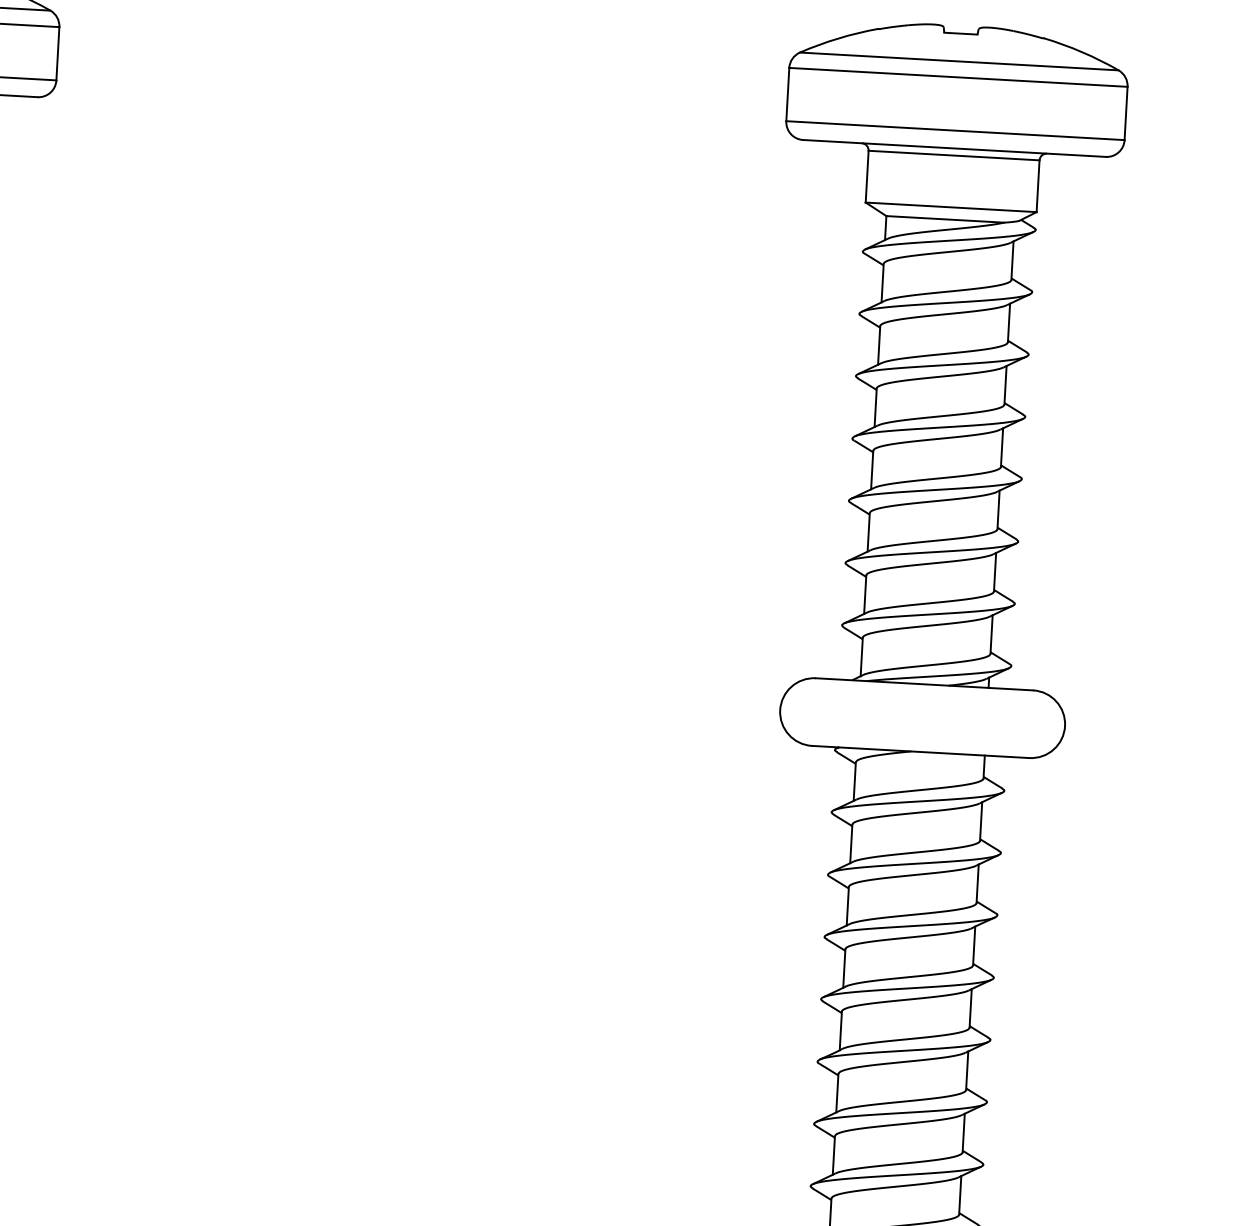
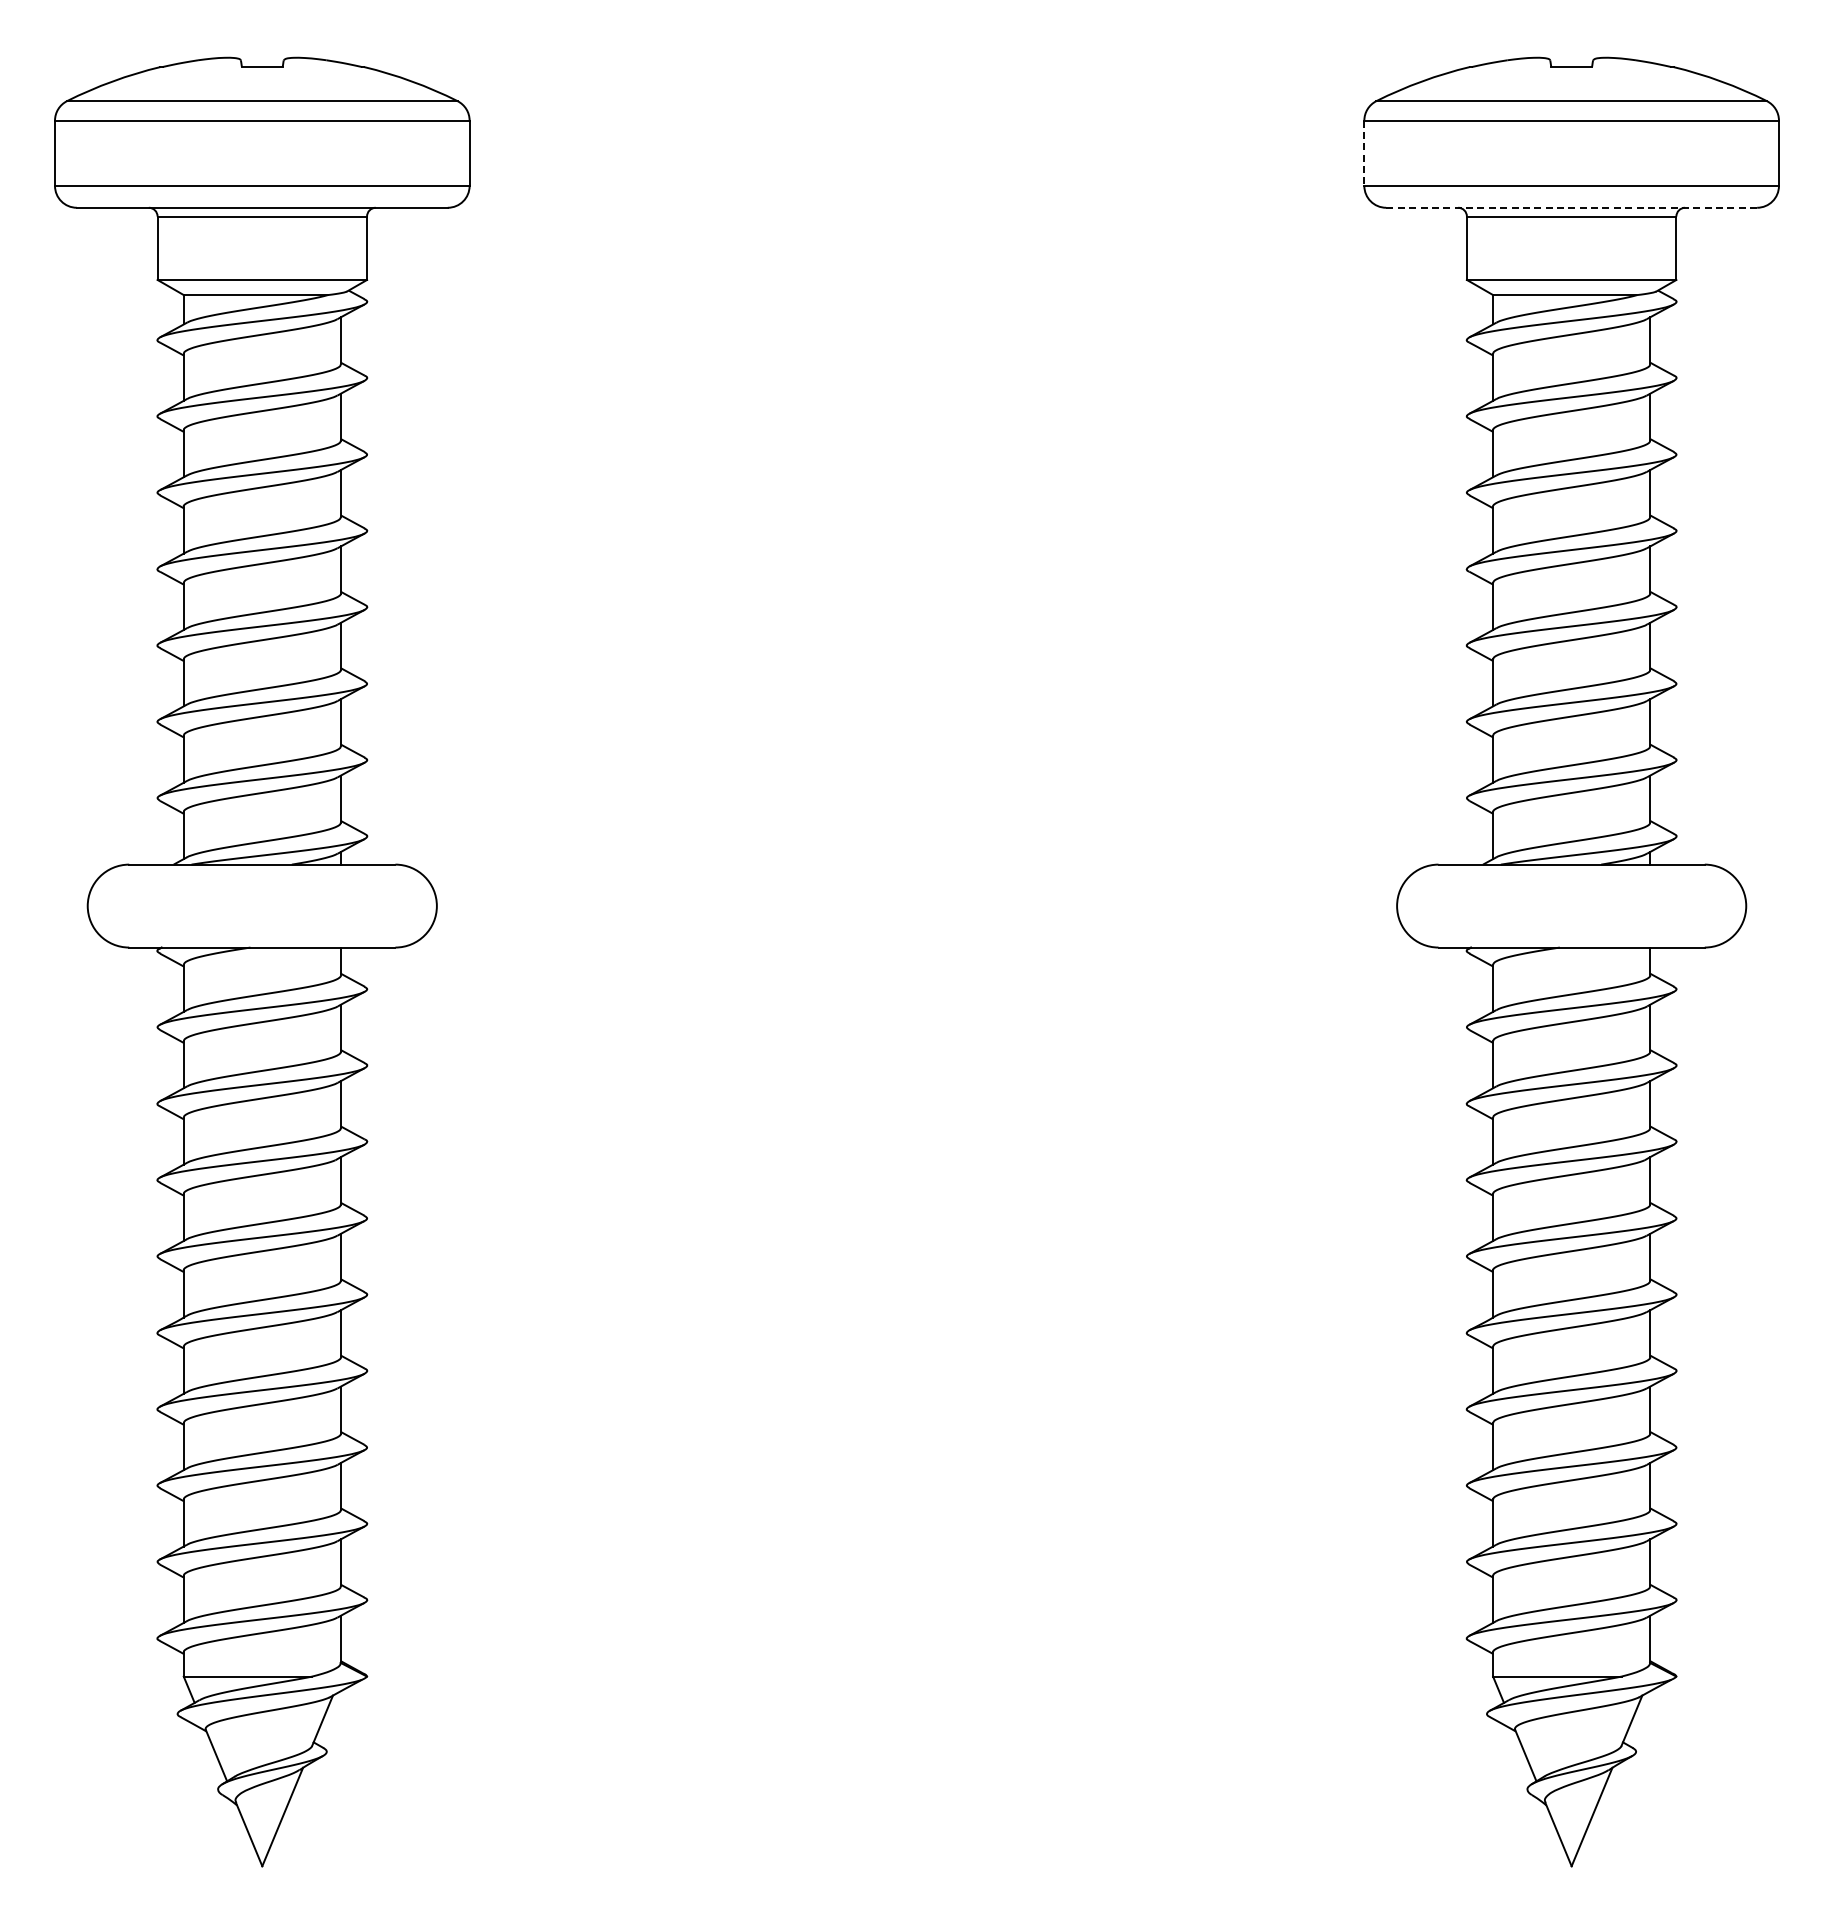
line: (787, 94) -> (1364, 153), solid -> dashed
line: (954, 148) -> (1571, 207), solid -> dashed

